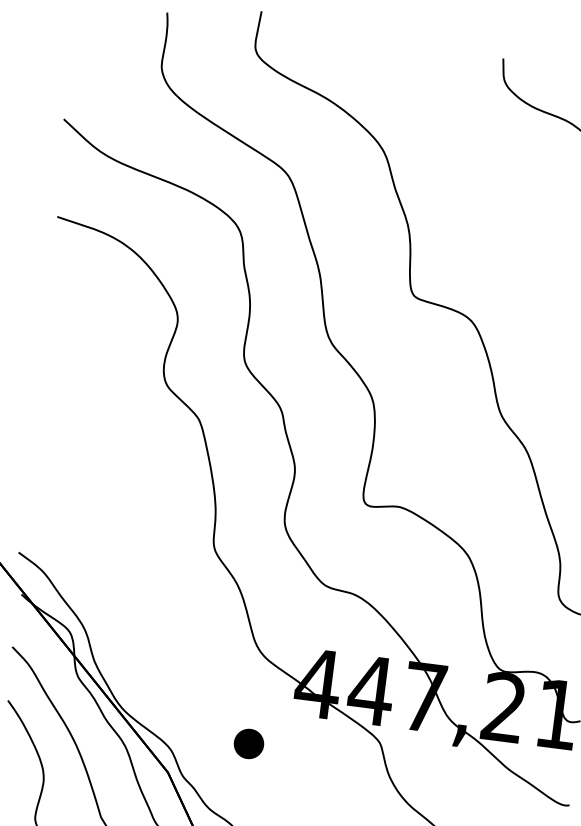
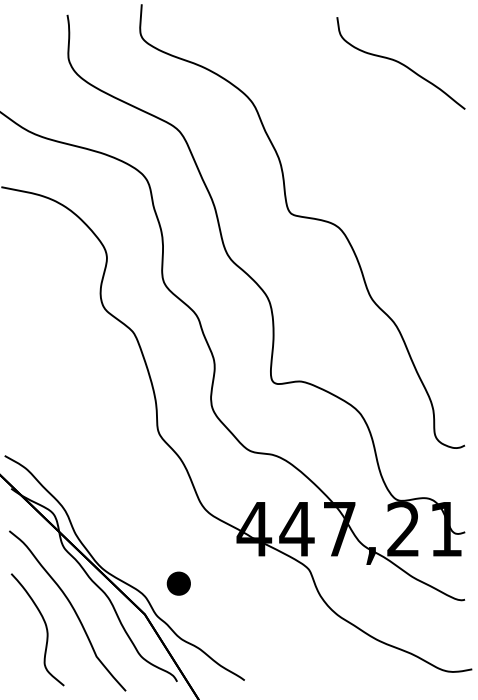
part: (248, 743) -> (178, 583), moved

